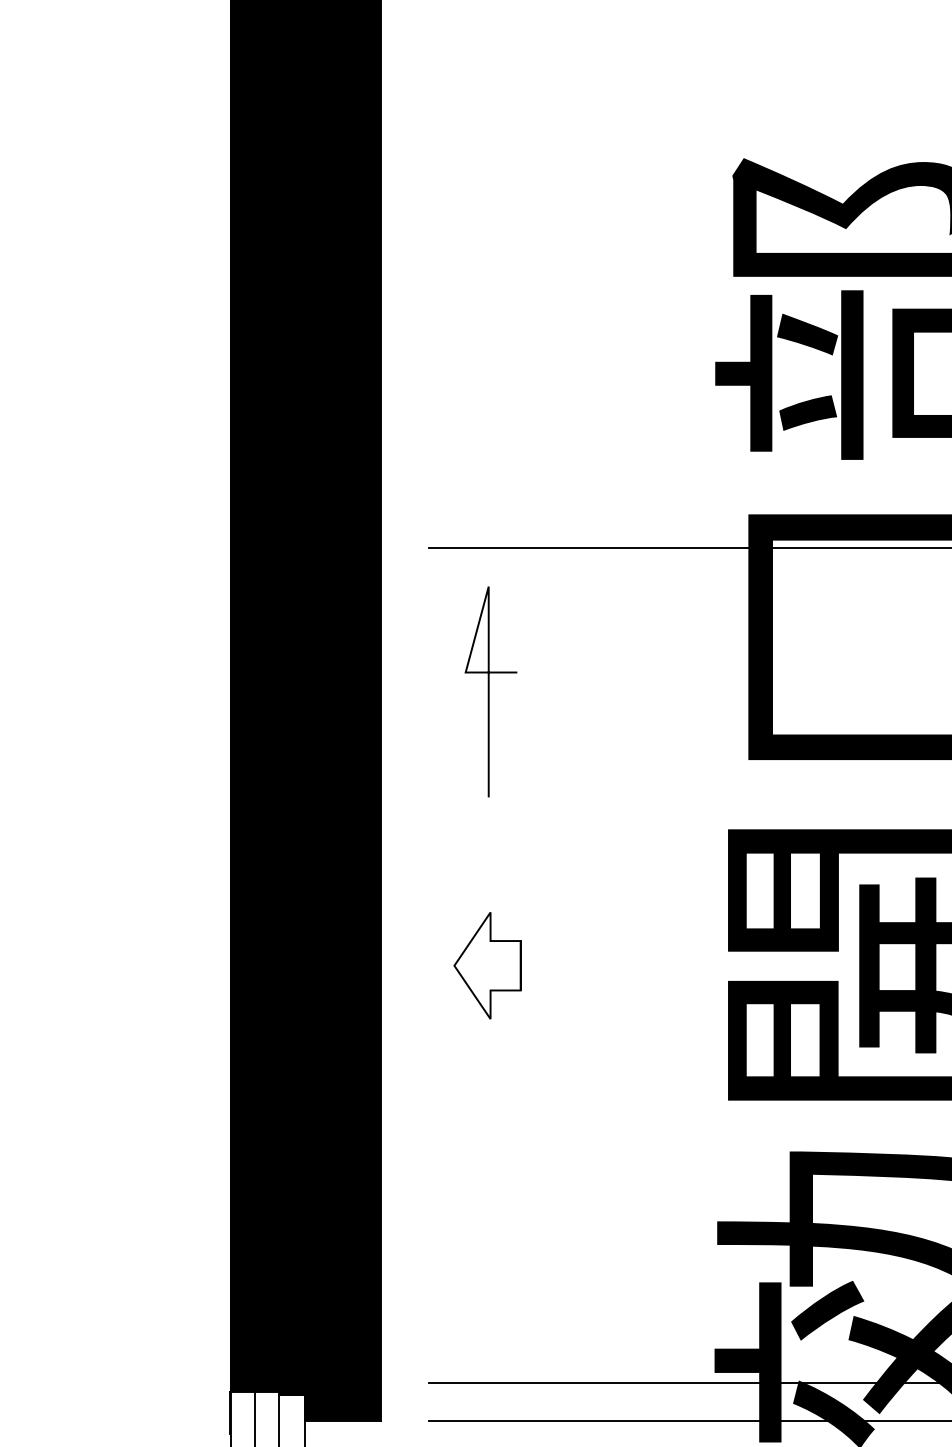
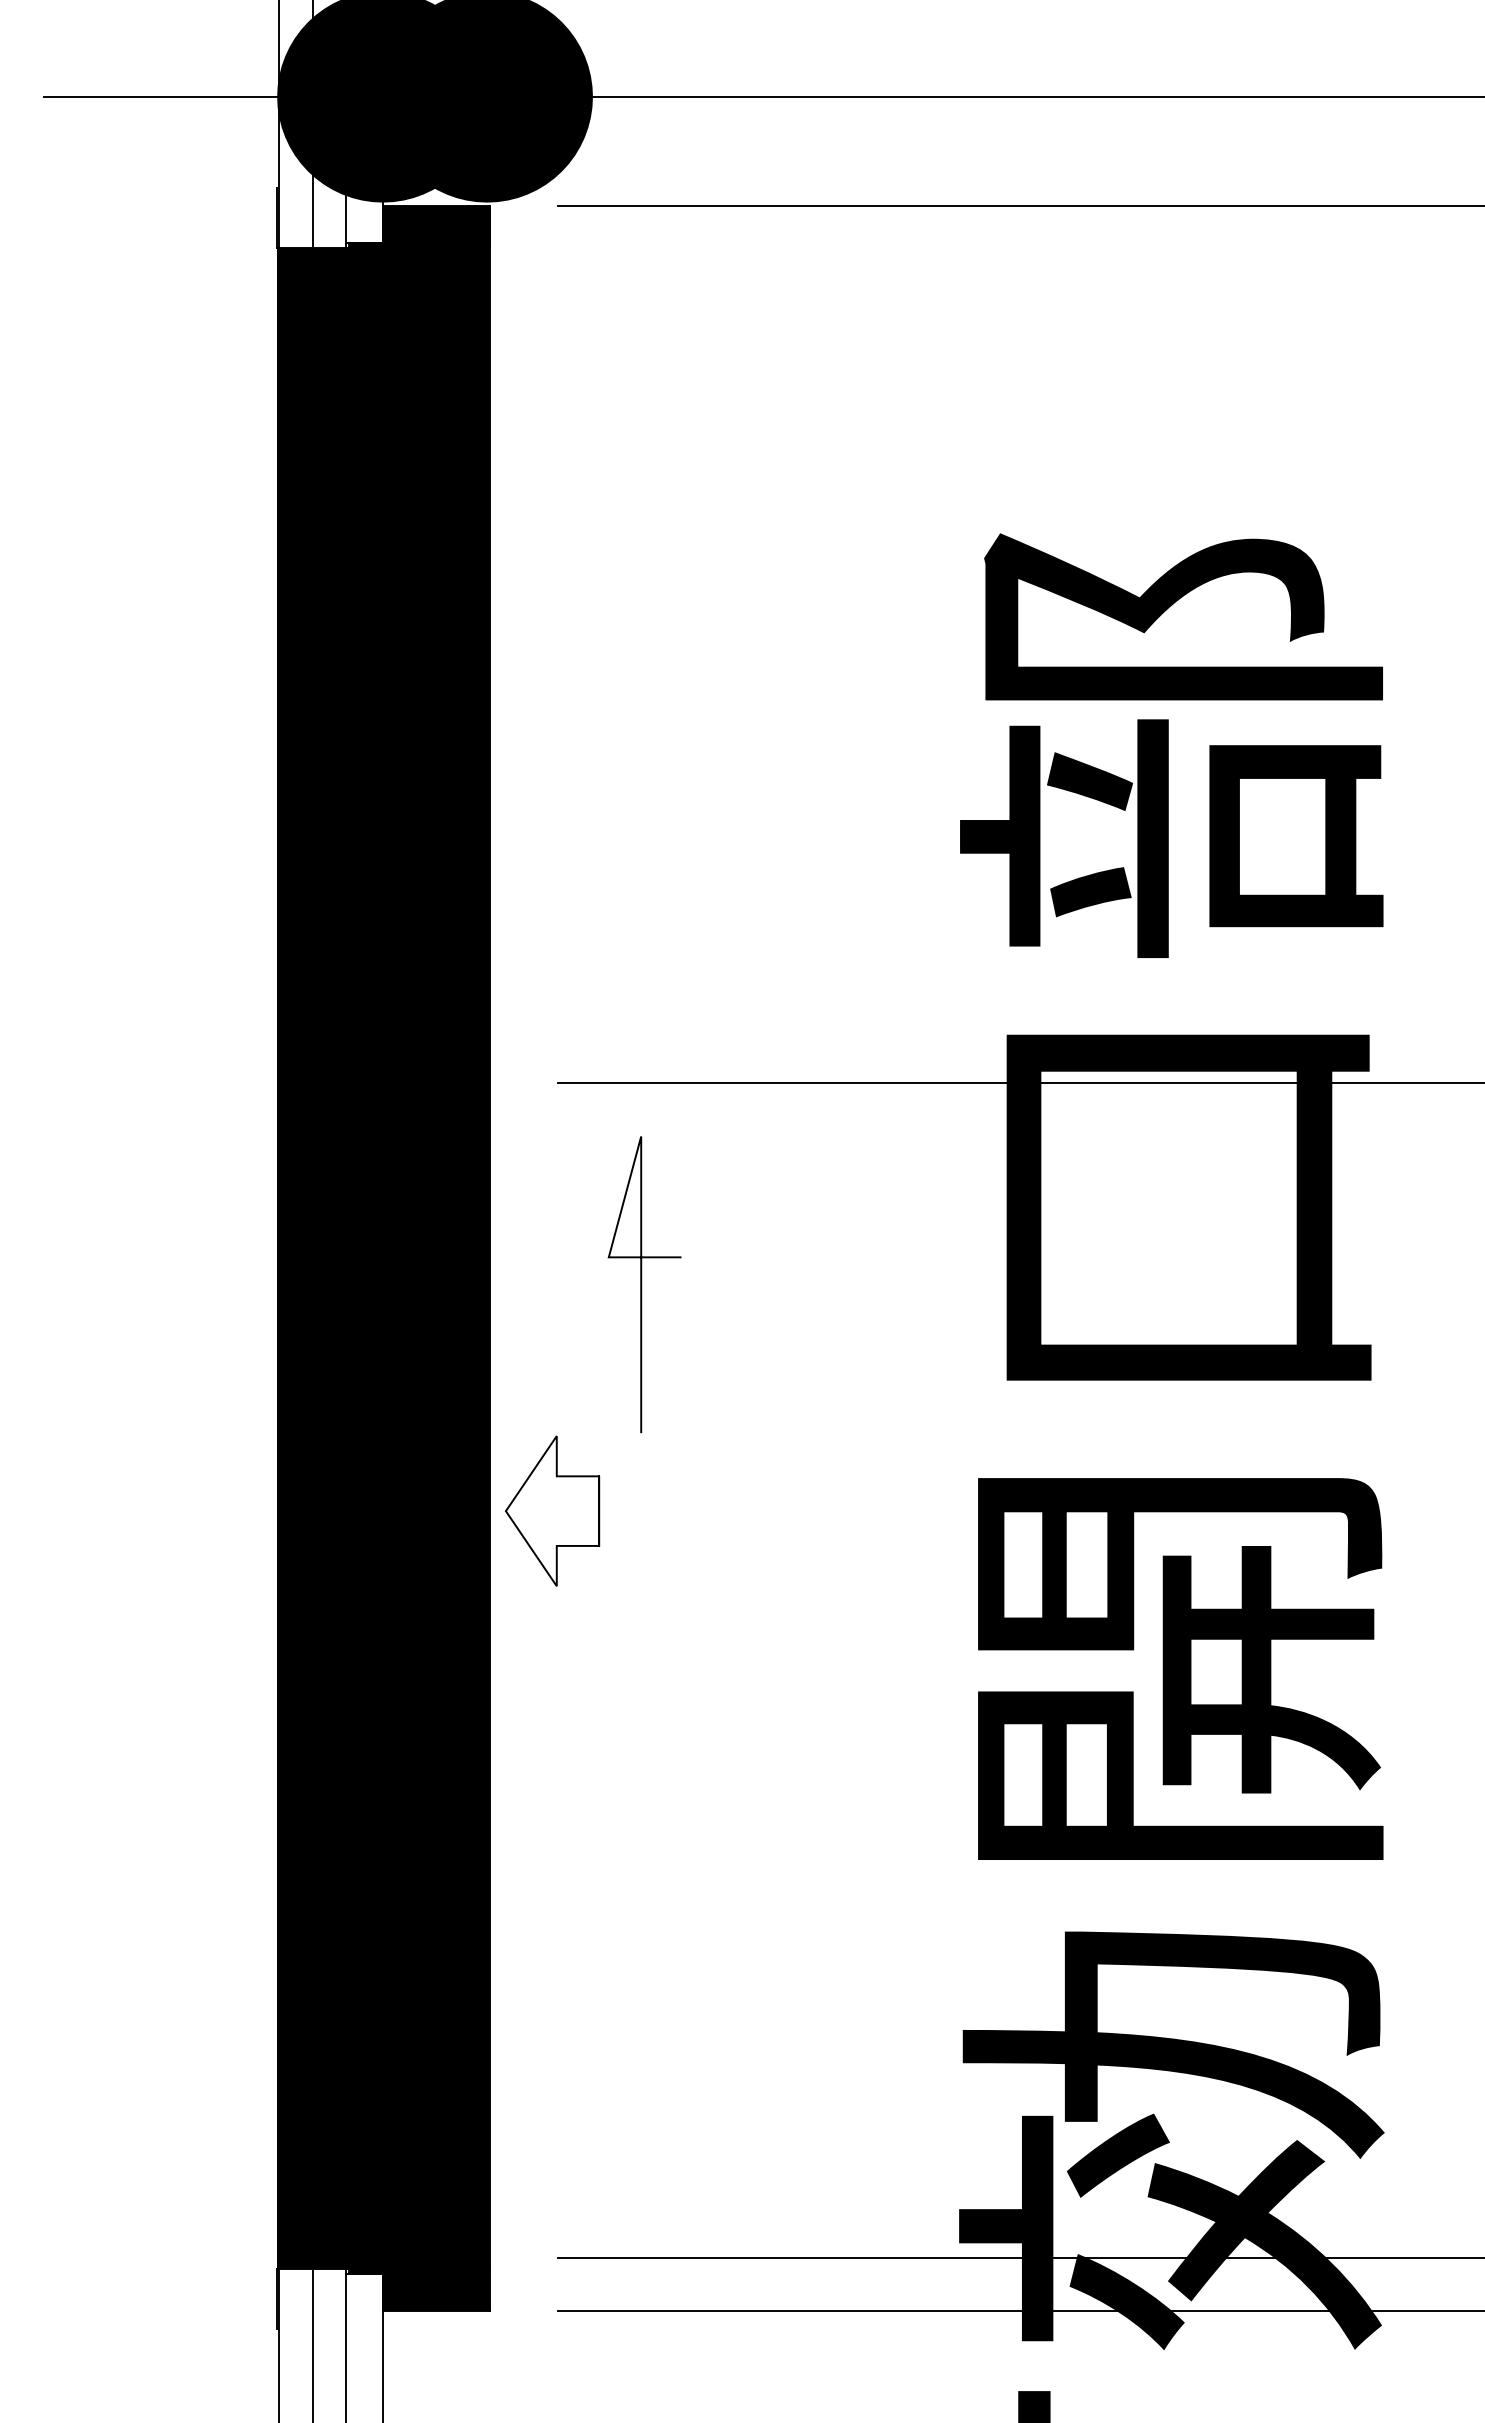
part: (487, 965) -> (552, 1510), moved

